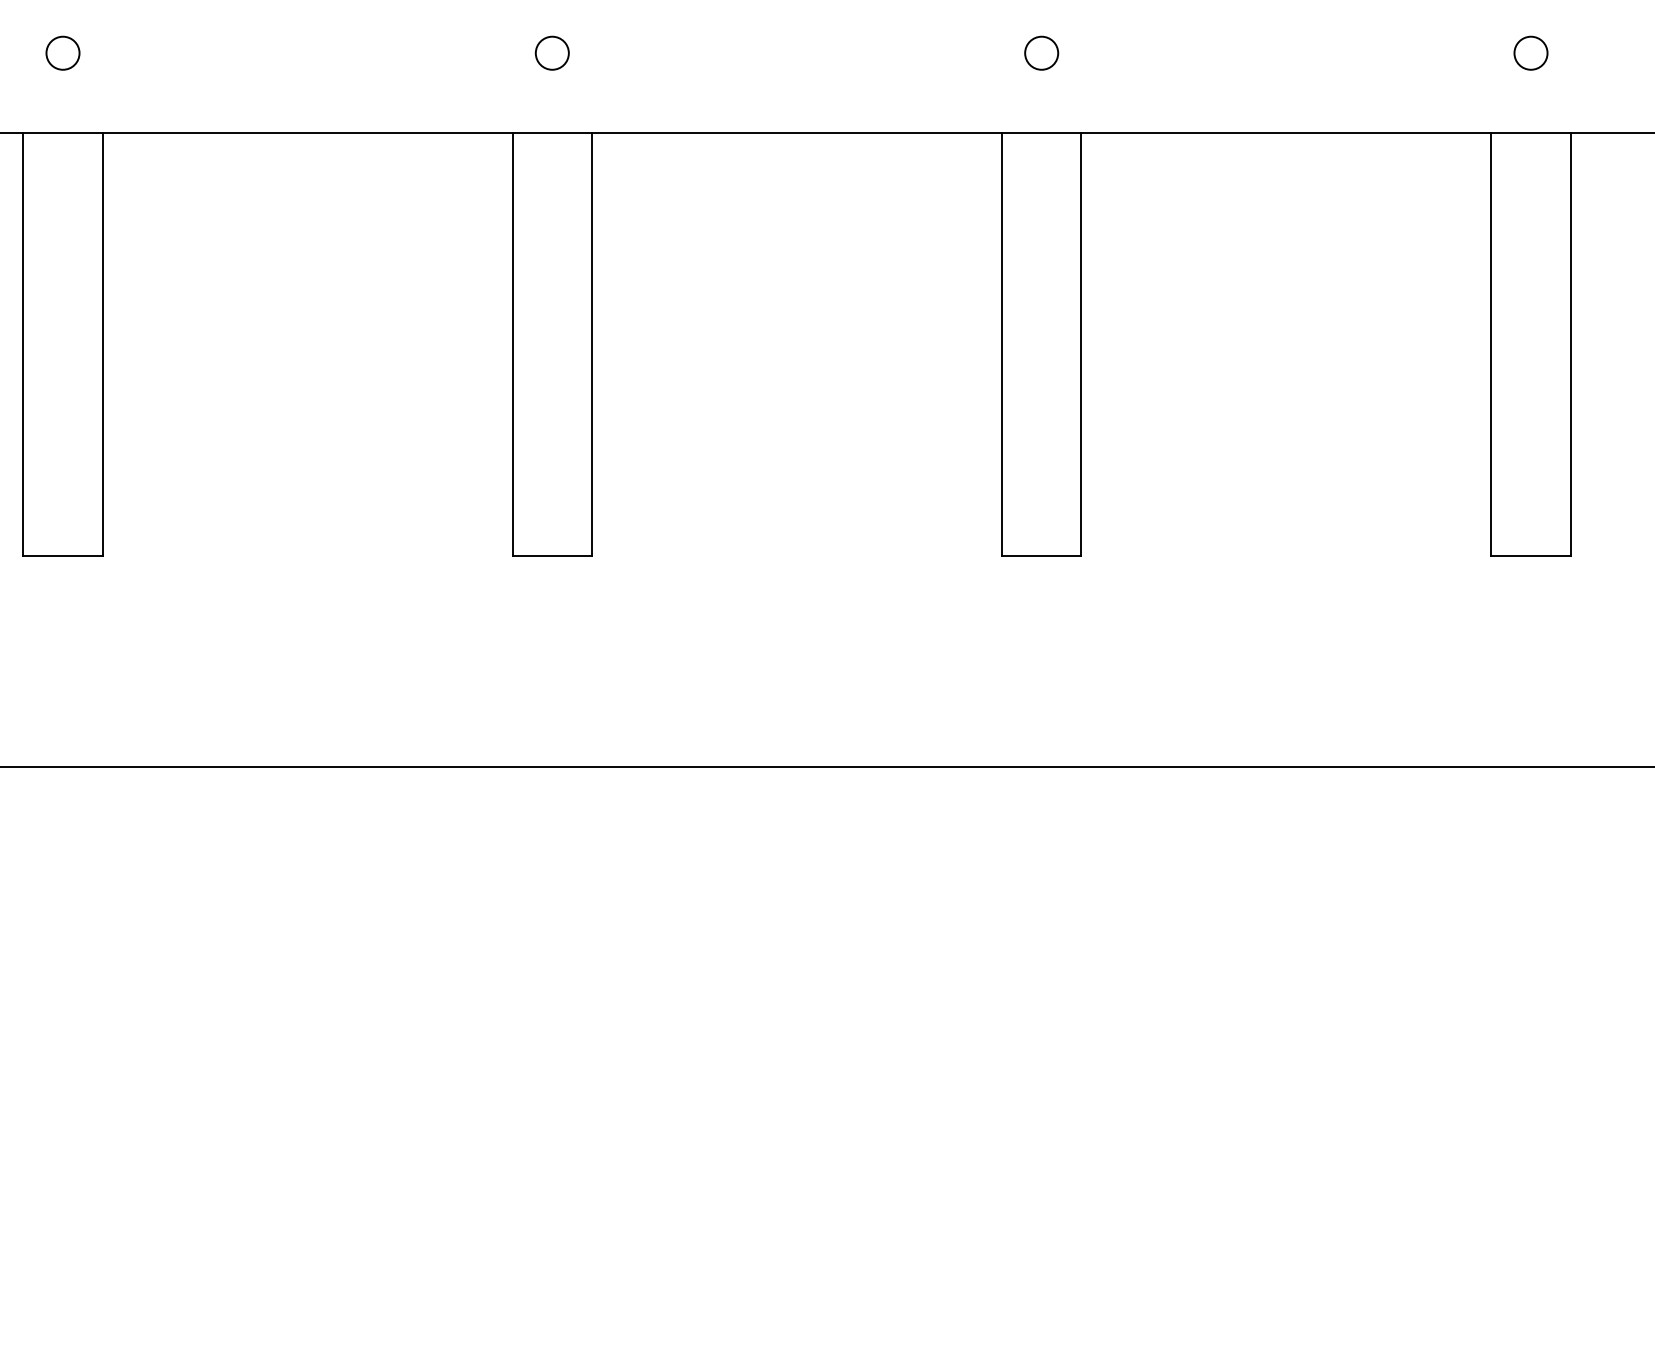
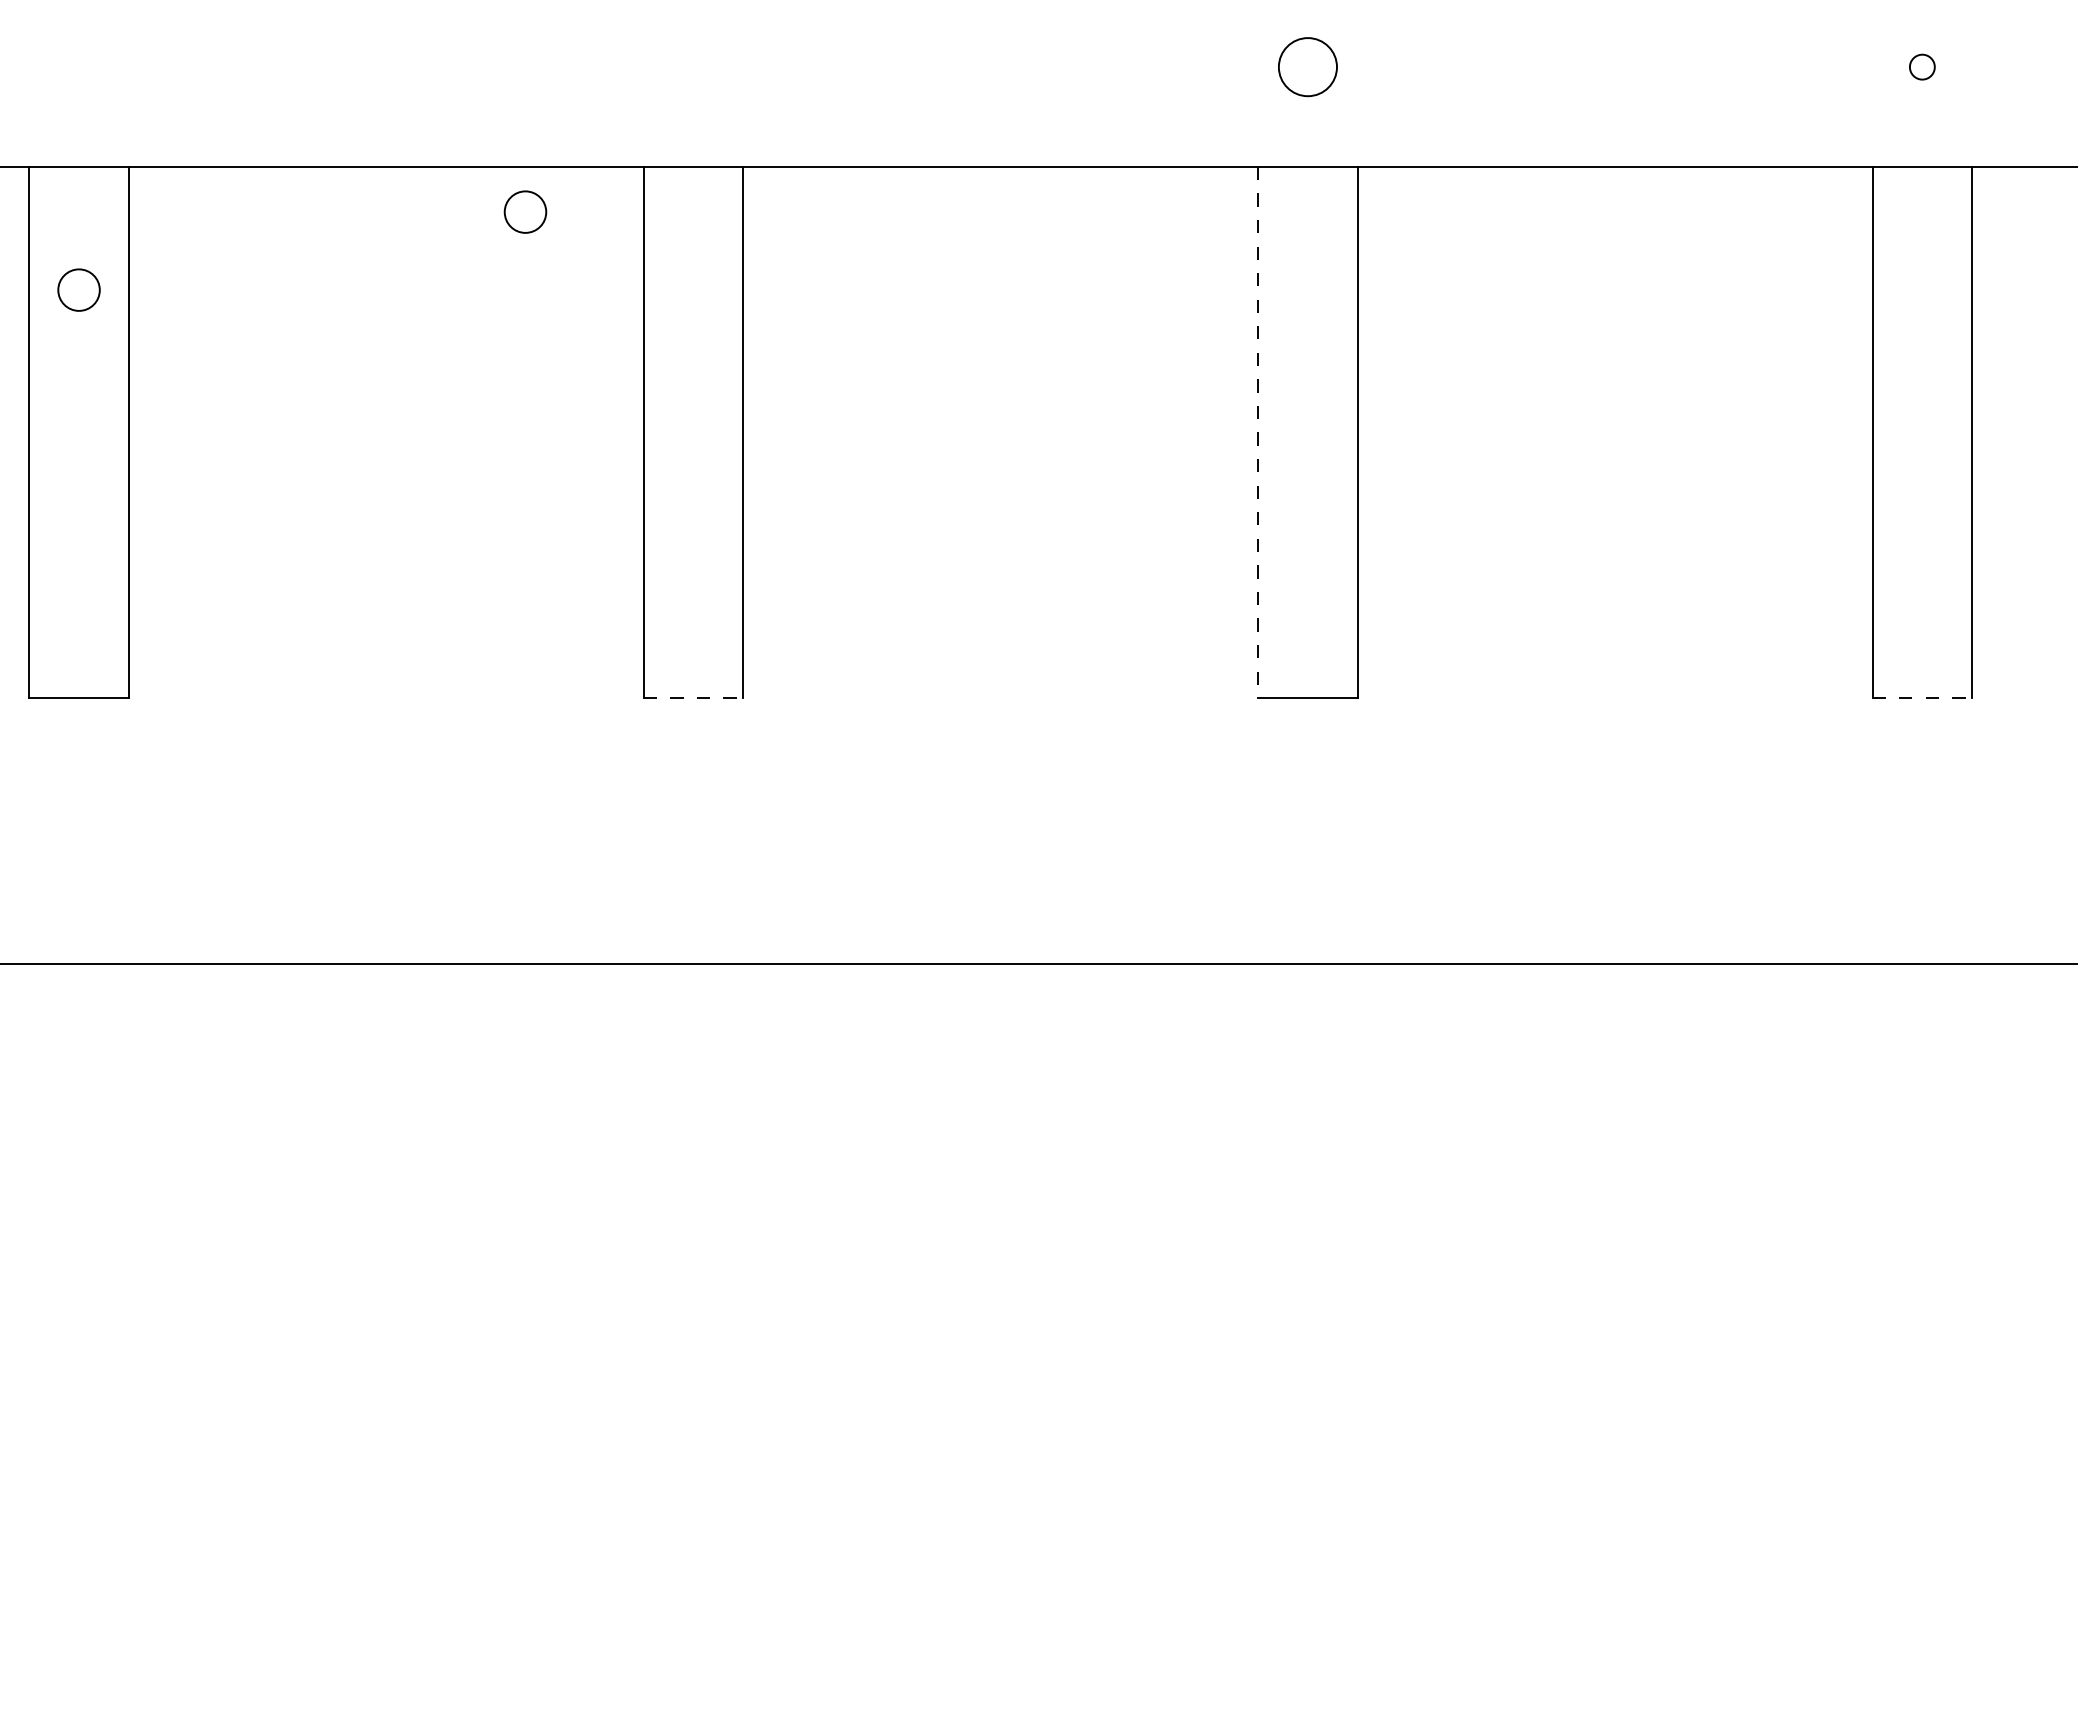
circle: (62, 52) -> (78, 289), moved
circle: (552, 52) -> (525, 211), moved
circle: (1041, 52) -> (1307, 66), size x1.4
circle: (1531, 52) -> (1922, 66), size x0.6
line: (1002, 344) -> (1258, 432), solid -> dashed
line: (552, 556) -> (693, 698), solid -> dashed
line: (1531, 556) -> (1922, 698), solid -> dashed

